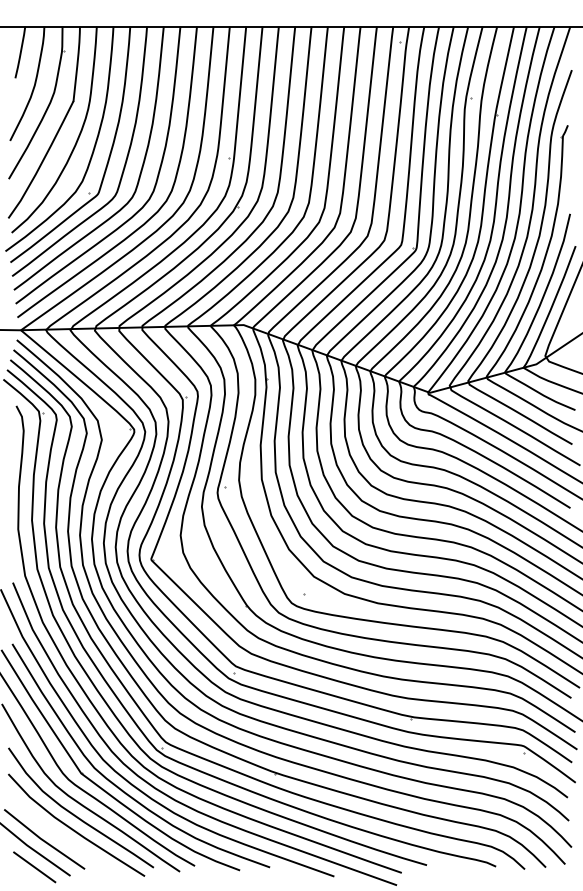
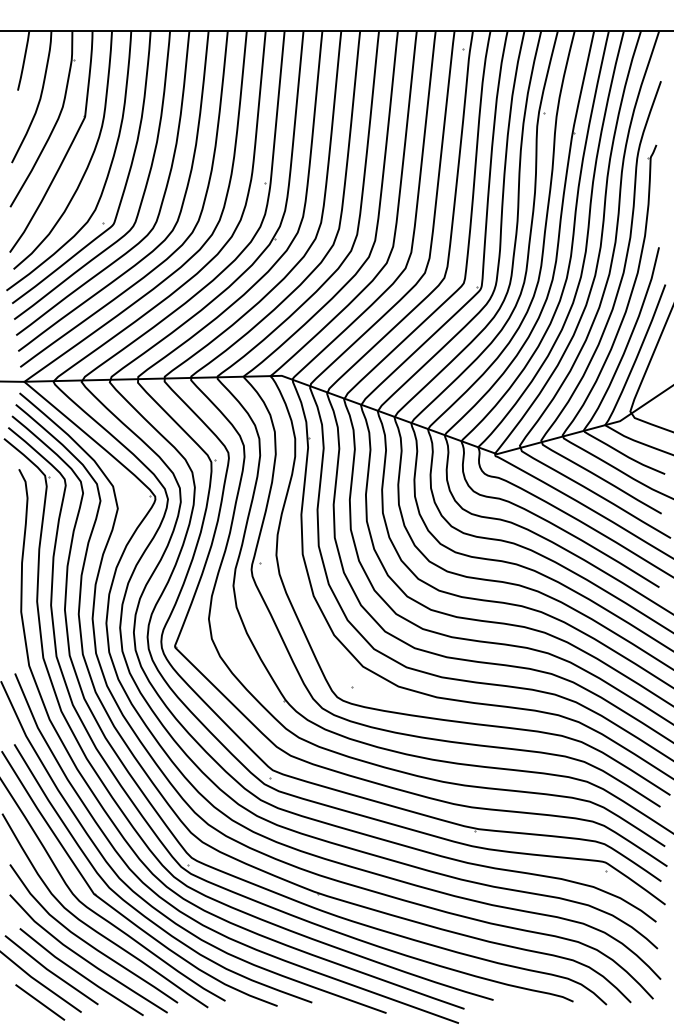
line: (70, 842) -> (81, 973), added

